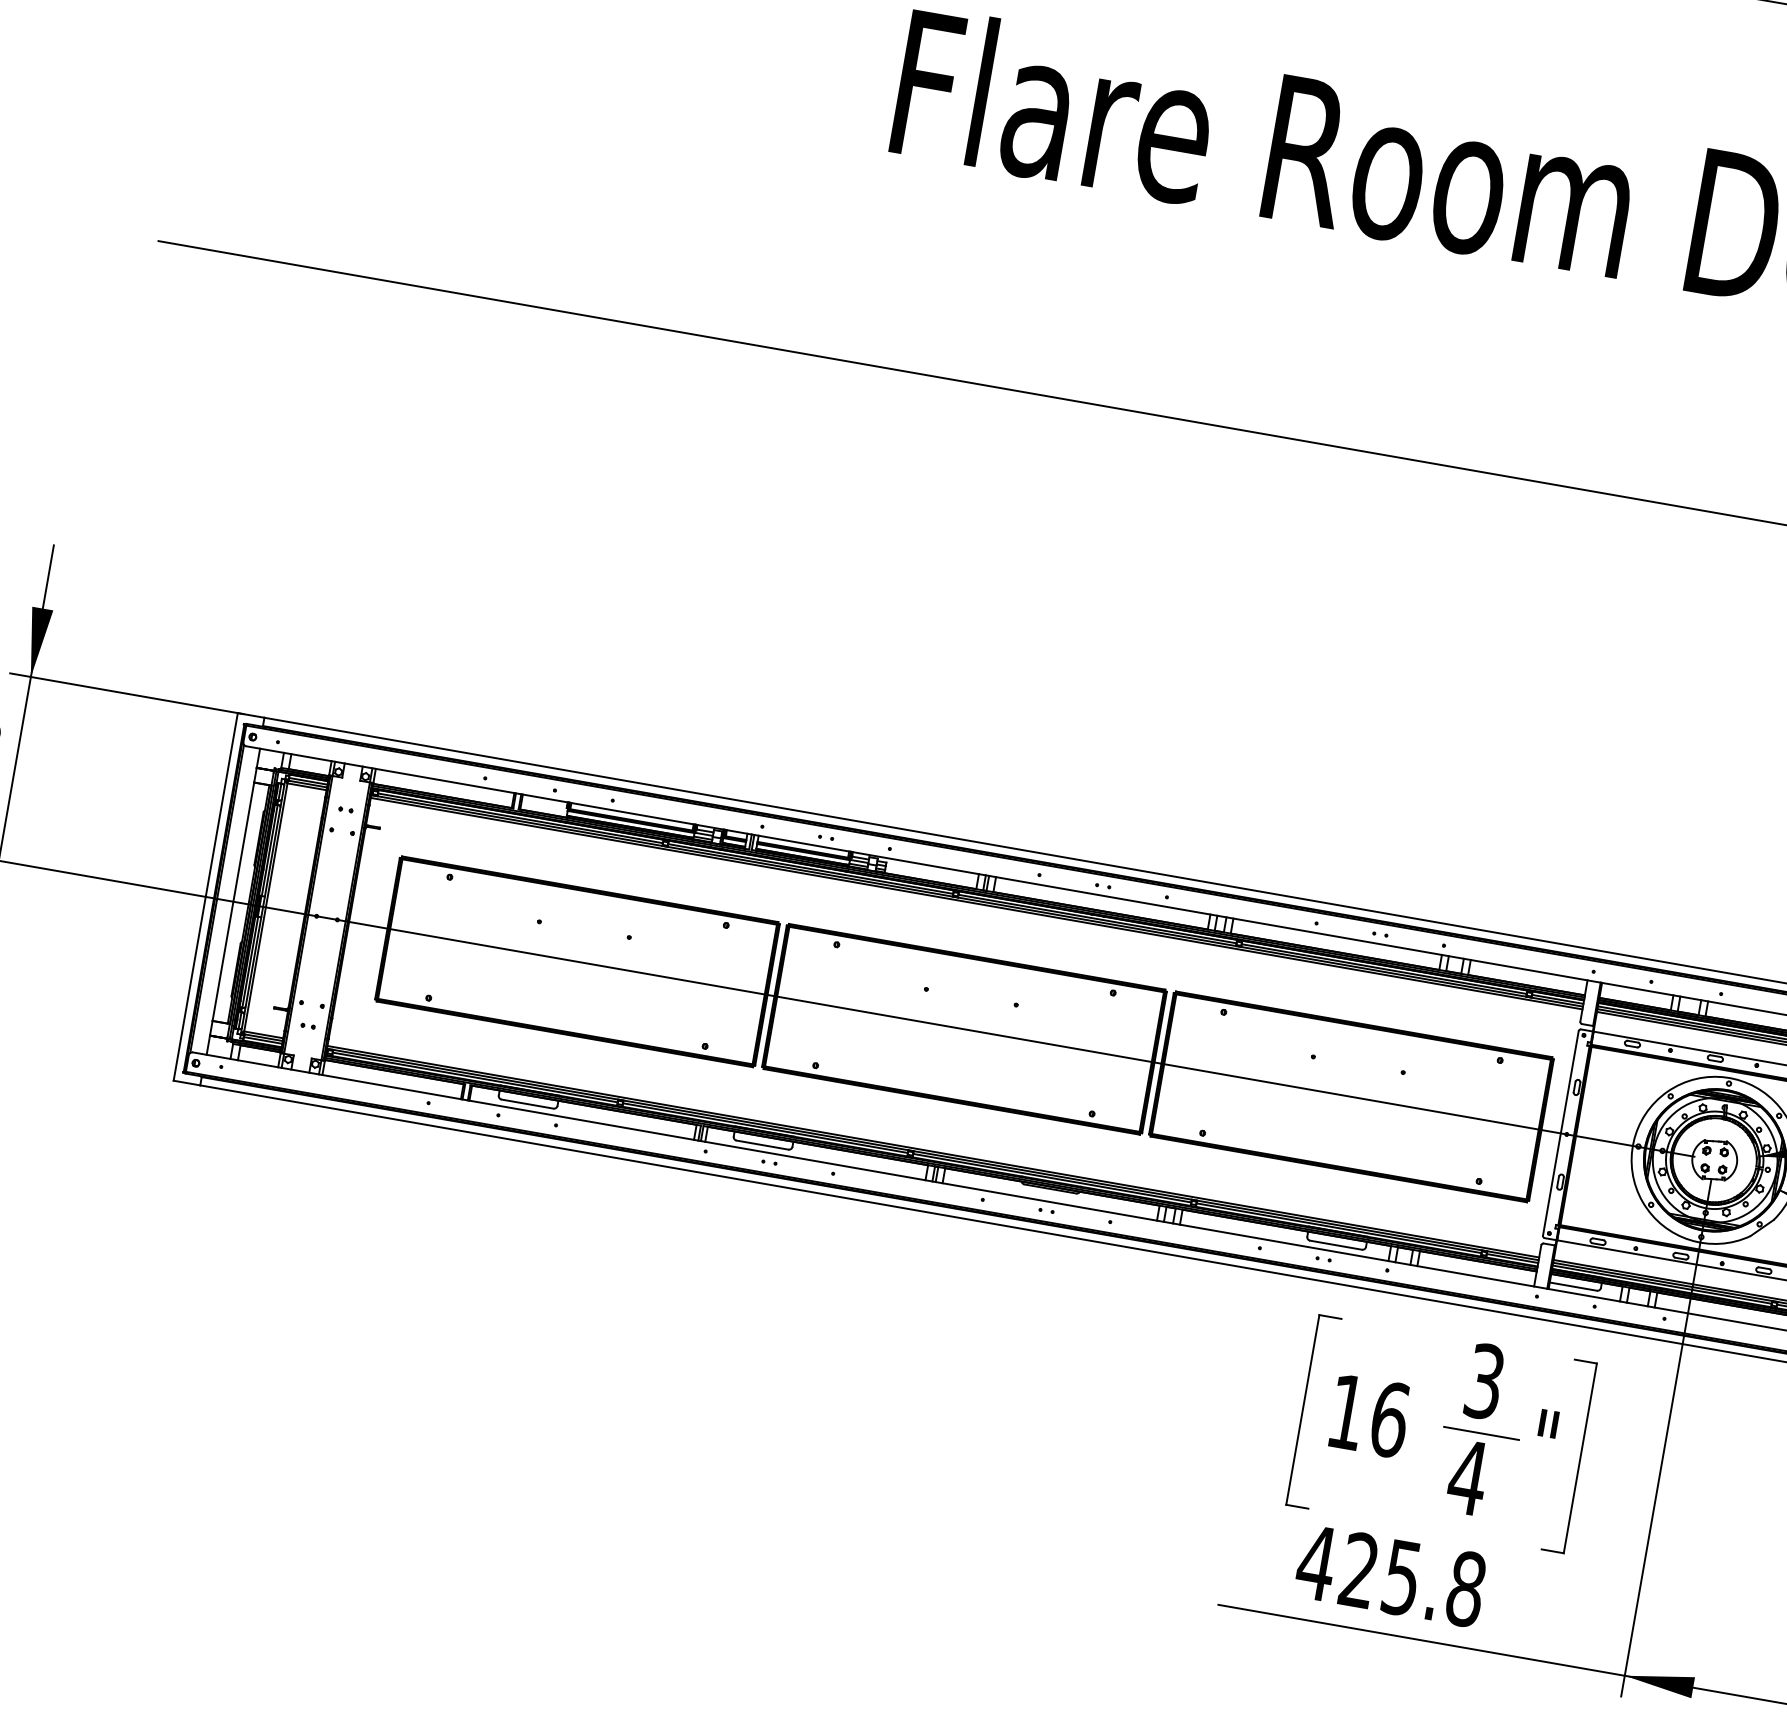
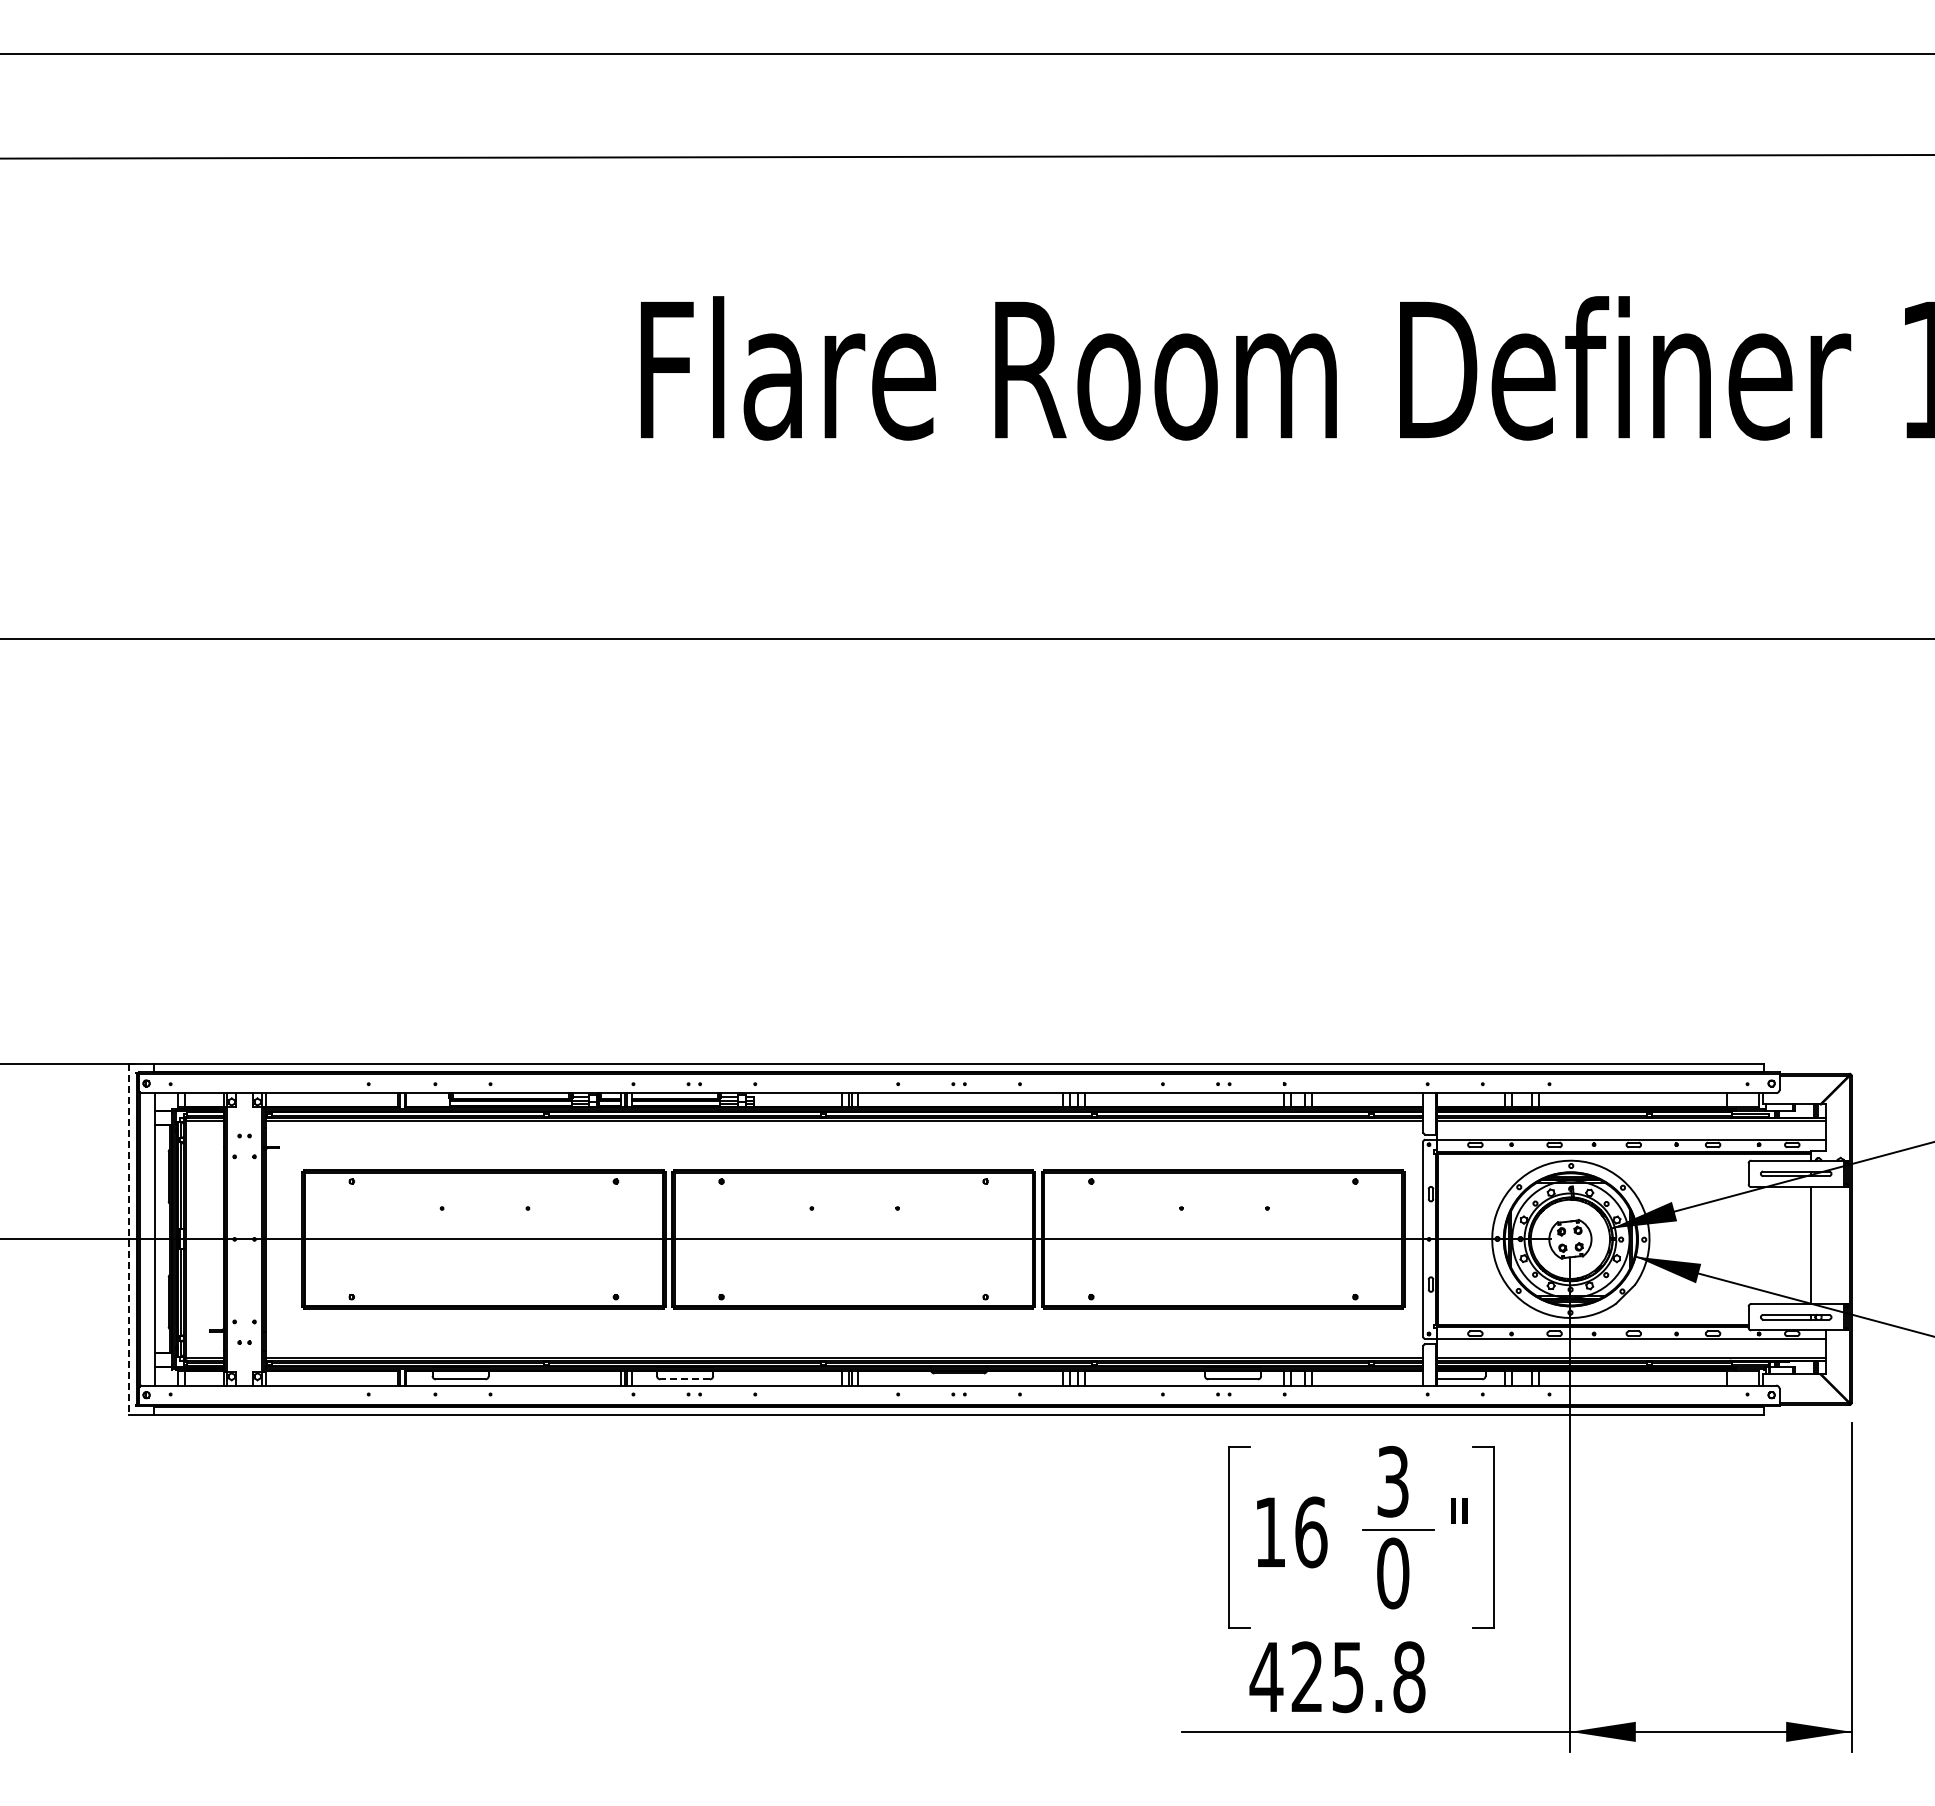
line: (205, 897) -> (128, 1239), solid -> dashed
line: (762, 1145) -> (685, 1379), solid -> dashed
text: (1468, 1477) -> (1393, 1573), 4 -> 0

